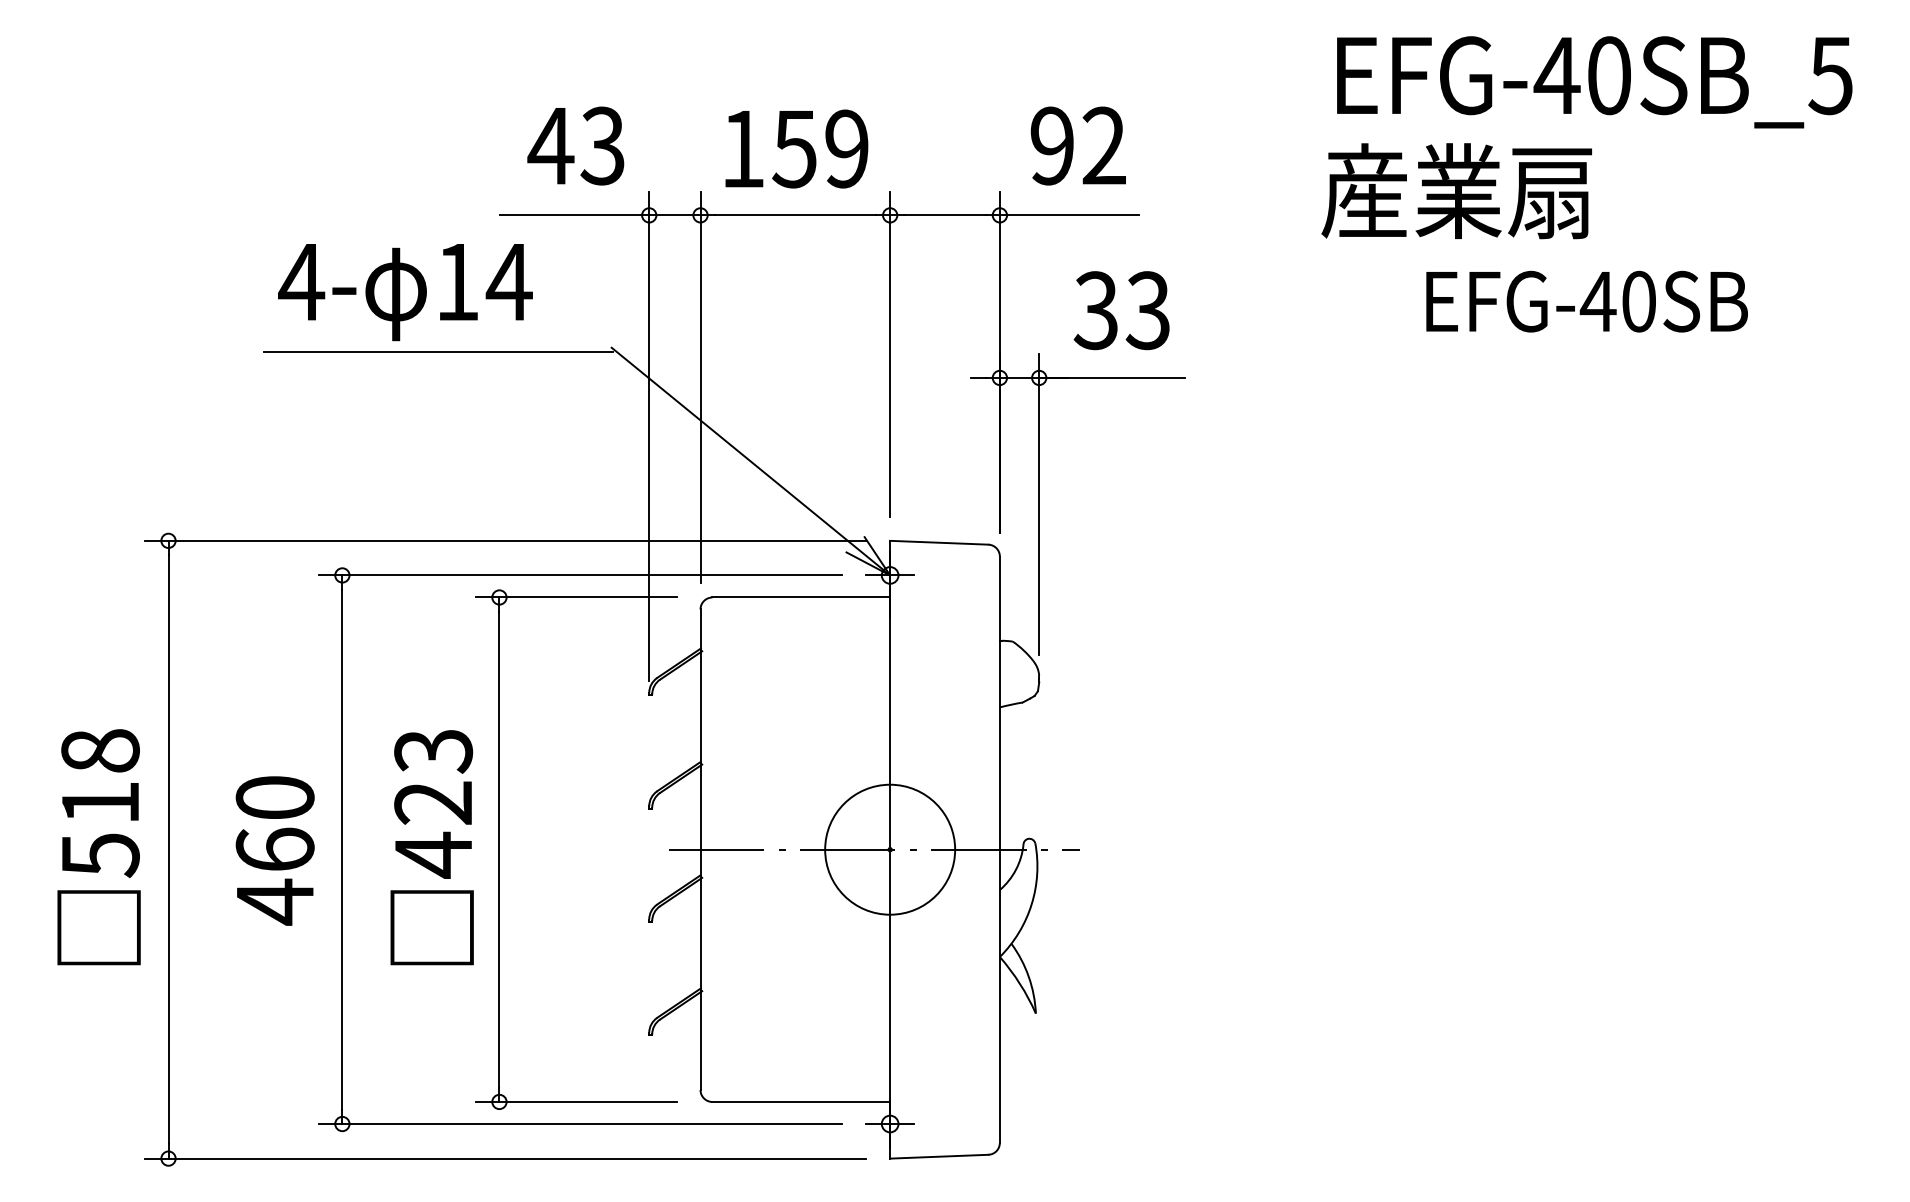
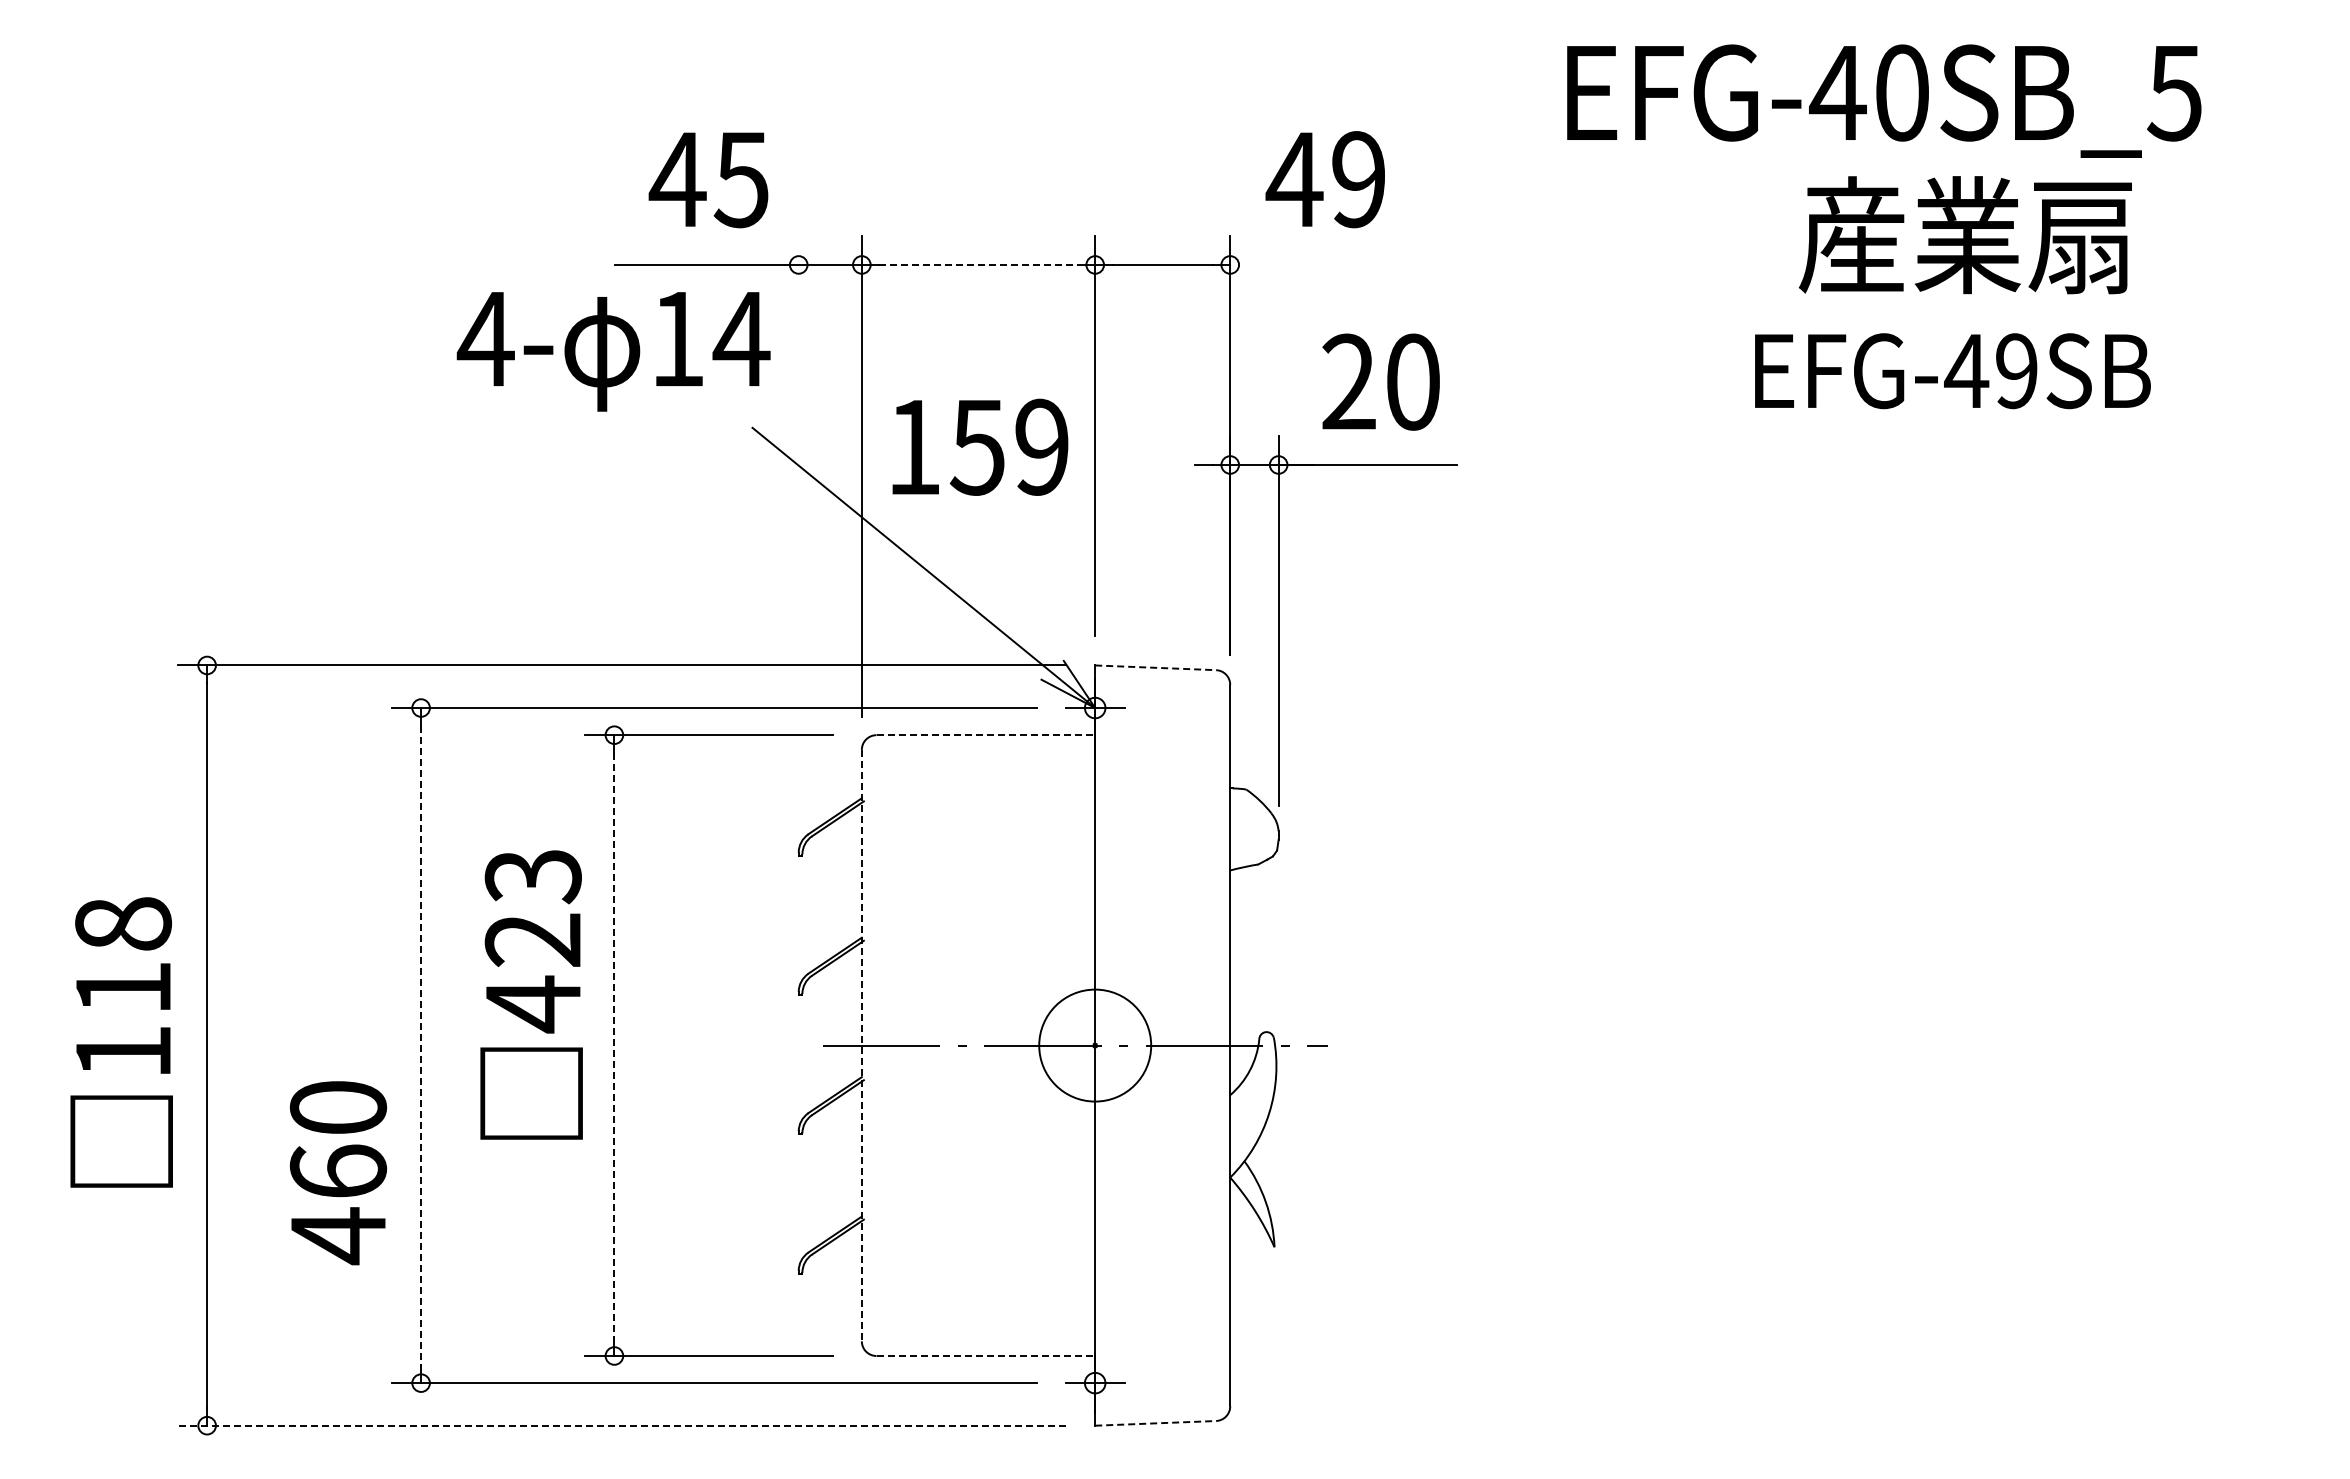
text: (1594, 81) -> (1884, 100), moved
text: (601, 145) -> (740, 179), 43 -> 45
text: (1077, 145) -> (1325, 179), 92 -> 49
text: (796, 148) -> (980, 446), moved
text: (1455, 191) -> (1964, 235), moved
line: (796, 215) -> (979, 264), solid -> dashed
line: (1070, 215) -> (1317, 264), removed
text: (405, 292) -> (613, 351), moved
text: (1638, 301) -> (2016, 371), EFG-40SB -> EFG-49SB
text: (1121, 310) -> (1380, 381), 33 -> 20
line: (438, 351) -> (539, 432), removed
line: (649, 436) -> (798, 536), removed
line: (939, 542) -> (1155, 667), solid -> dashed
line: (801, 597) -> (986, 735), solid -> dashed
text: (432, 847) -> (531, 994), moved
line: (342, 849) -> (421, 1045), solid -> dashed
line: (499, 849) -> (614, 1045), solid -> dashed
line: (700, 849) -> (861, 1045), solid -> dashed
circle: (890, 849) -> (1095, 1045), size x0.7
text: (275, 851) -> (338, 1173), moved
text: (101, 856) -> (124, 1053), 518 -> 118
line: (801, 1102) -> (986, 1356), solid -> dashed
line: (939, 1156) -> (1155, 1423), solid -> dashed
line: (505, 1158) -> (621, 1425), solid -> dashed

